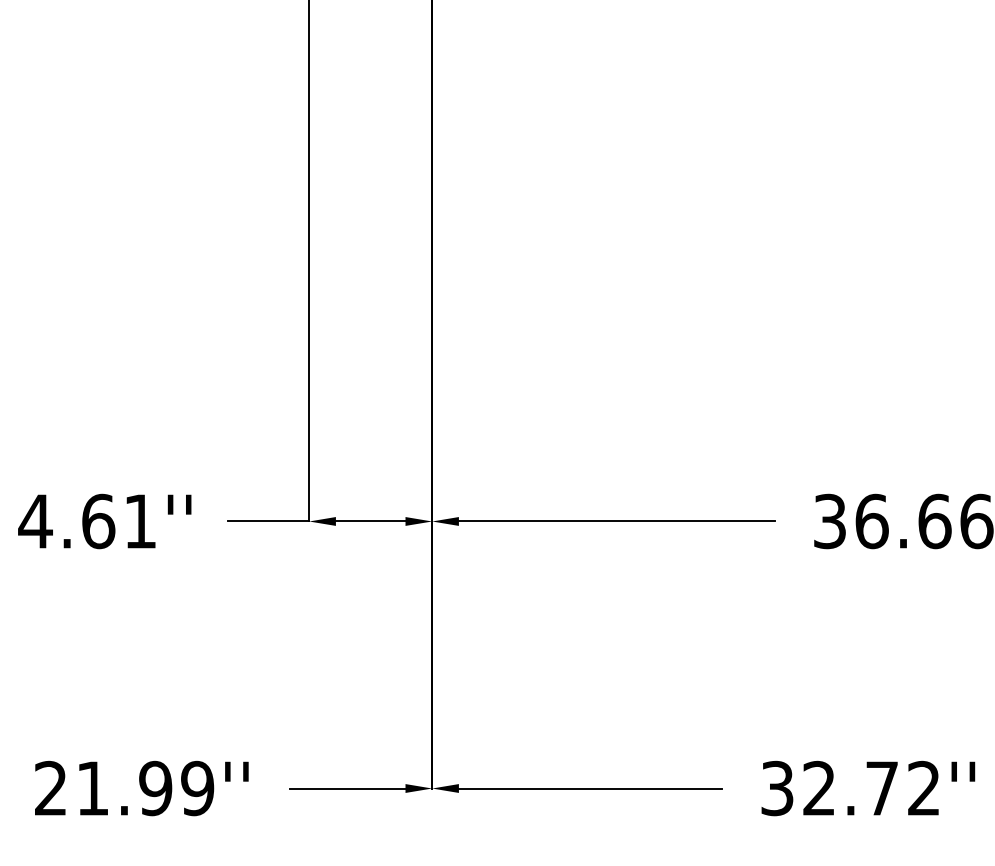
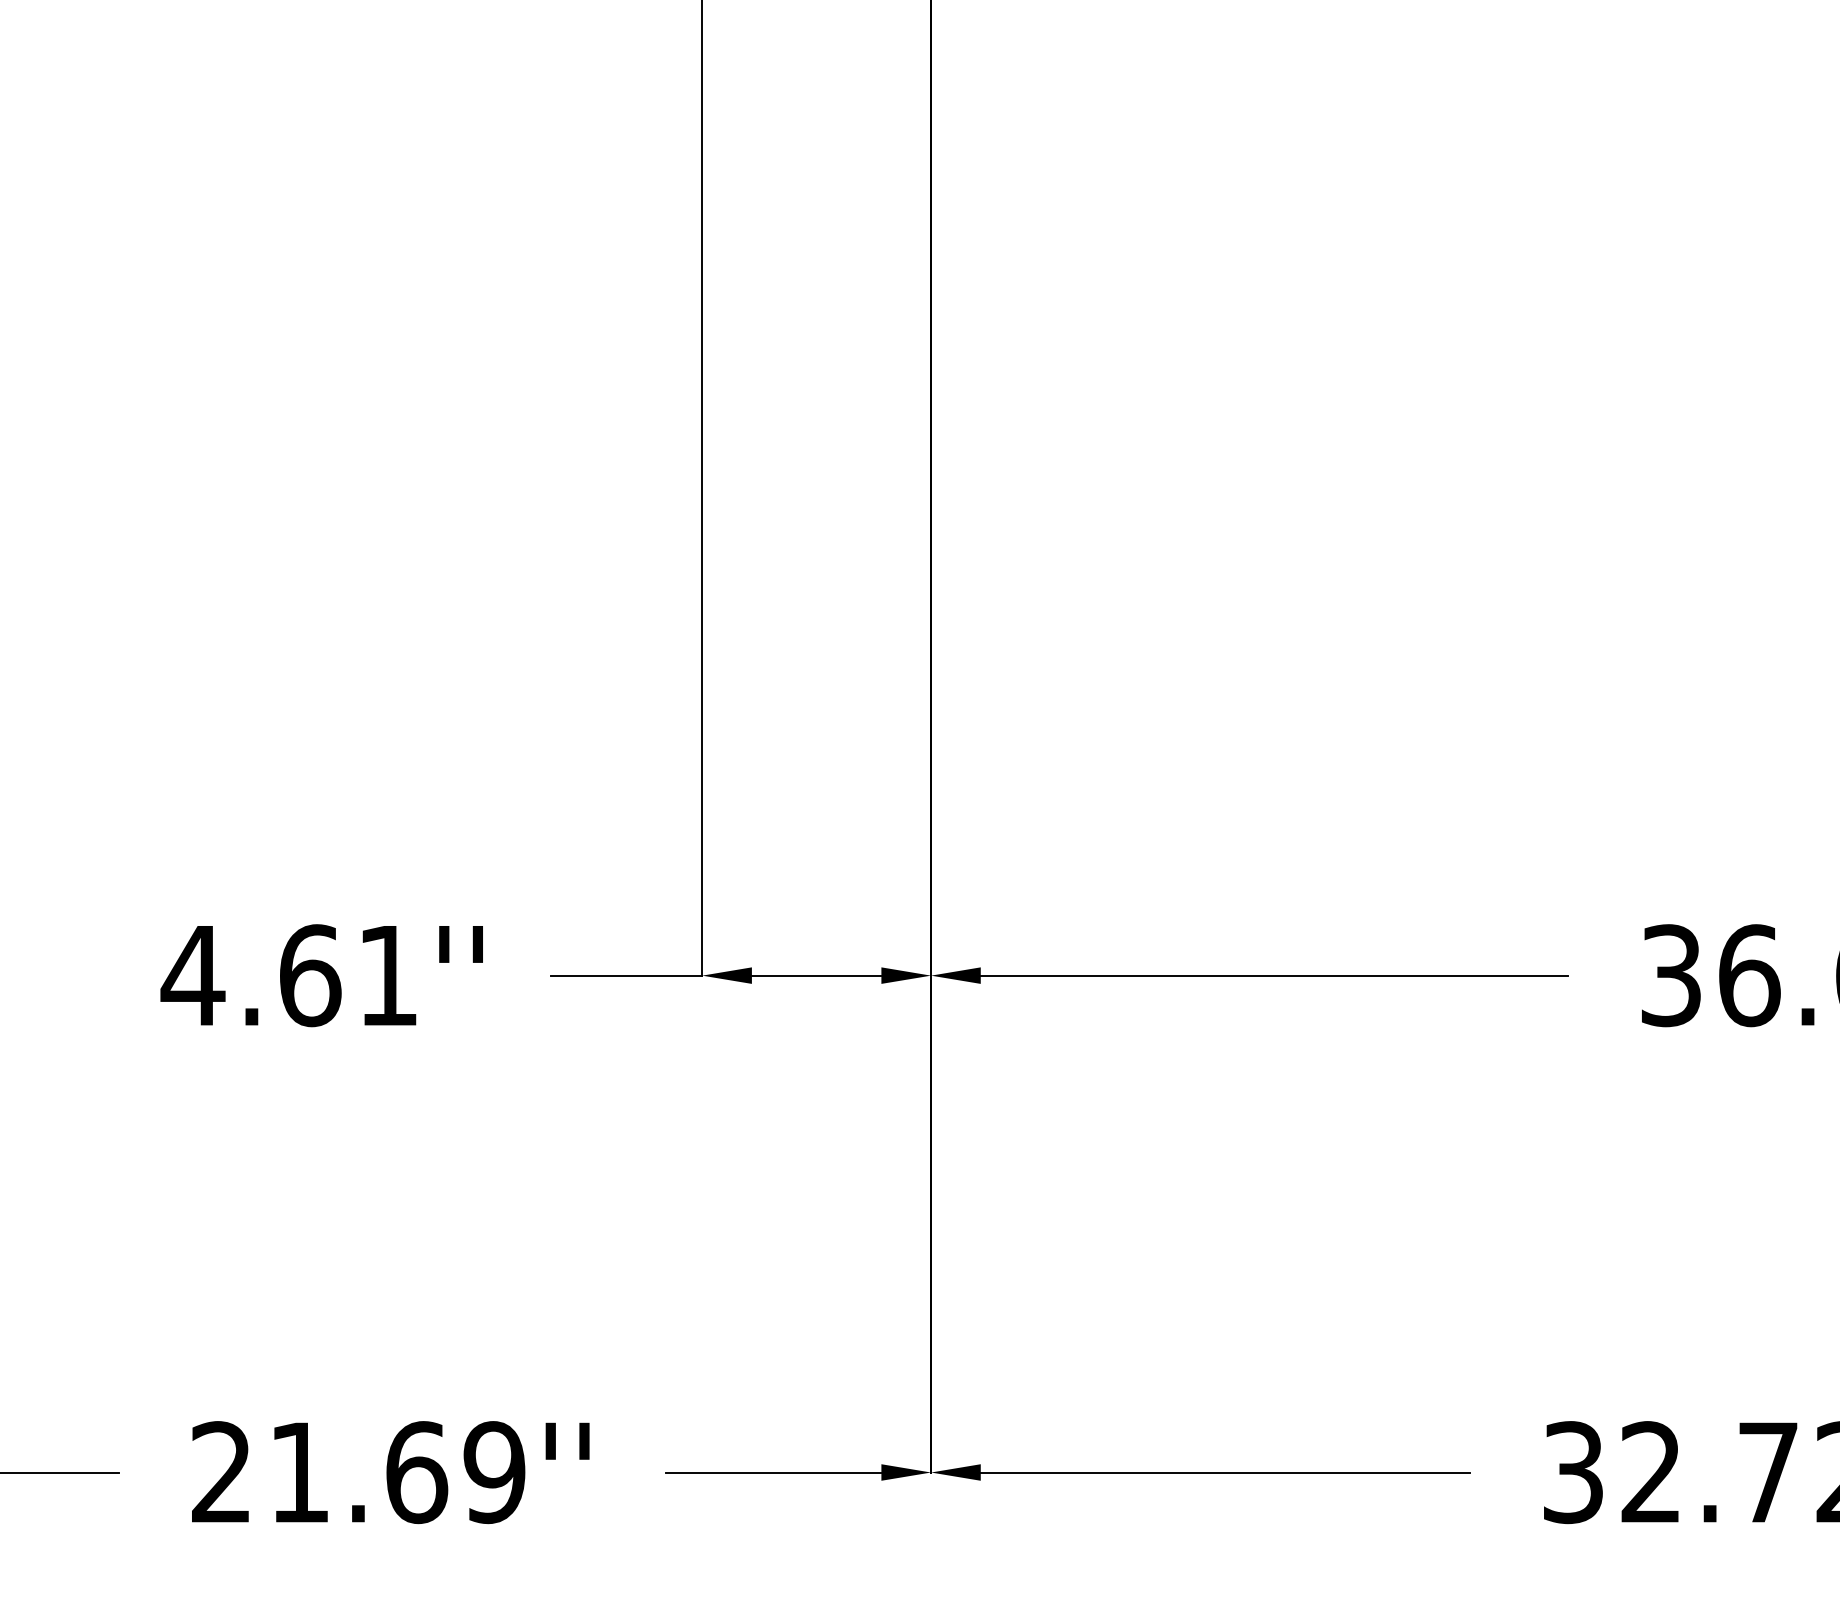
text: (155, 788) -> (416, 1472), 21.99'' -> 21.69''

